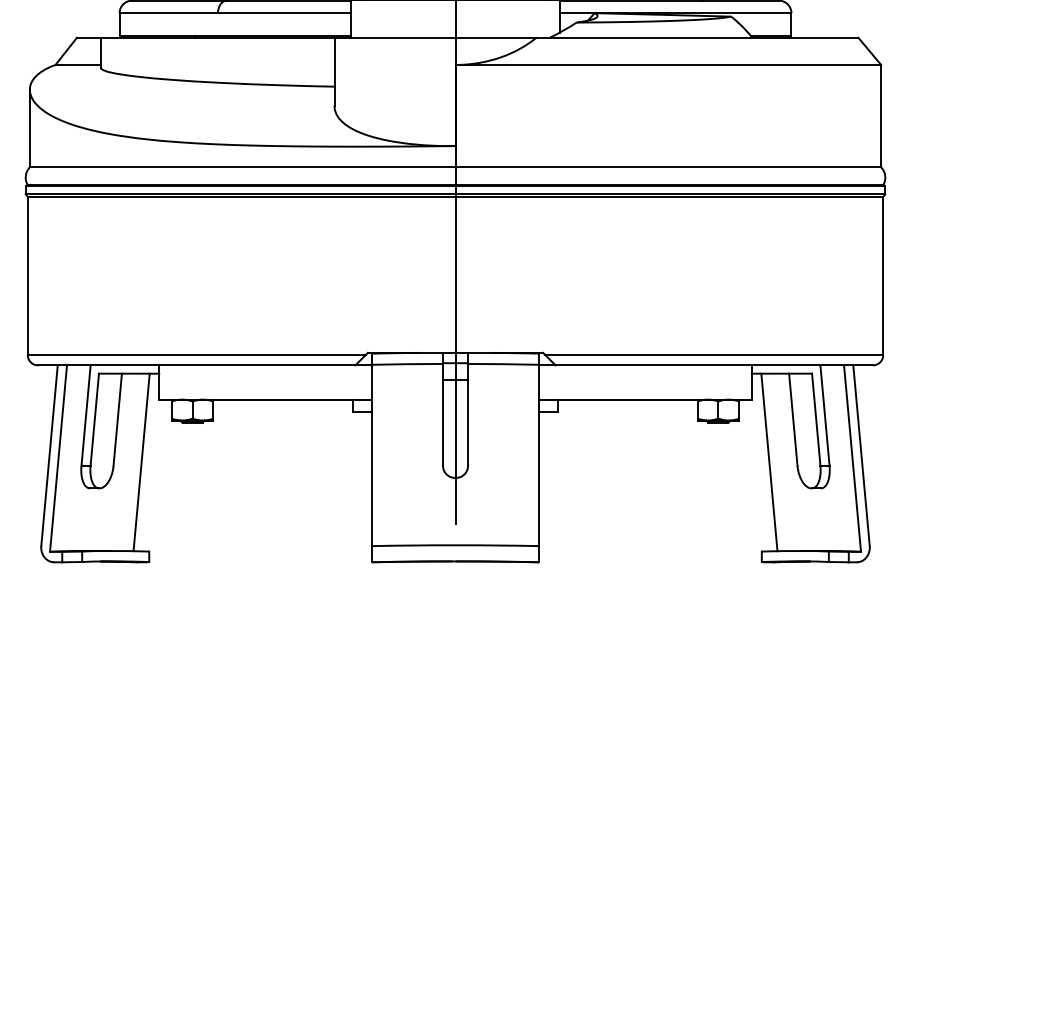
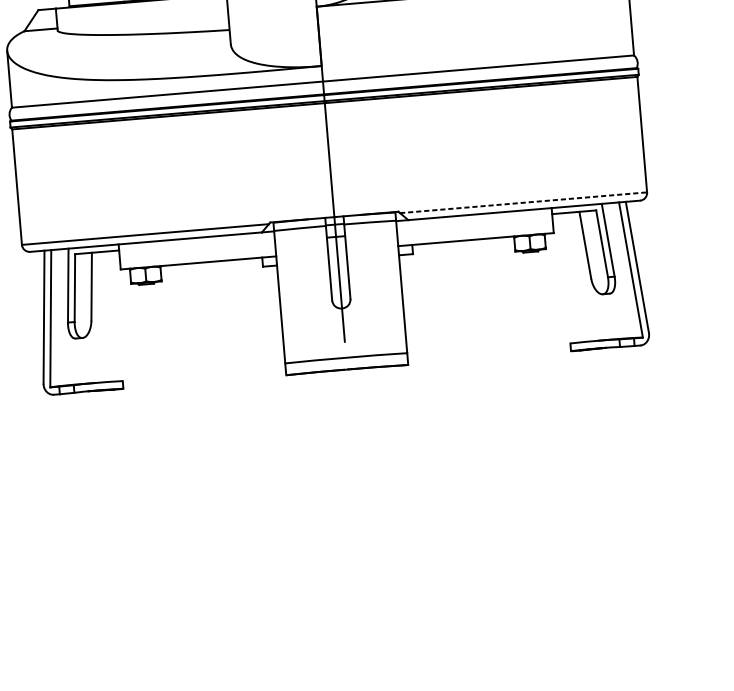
line: (714, 354) -> (523, 202), solid -> dashed
line: (141, 462) -> (111, 316), removed
line: (769, 462) -> (570, 277), removed

